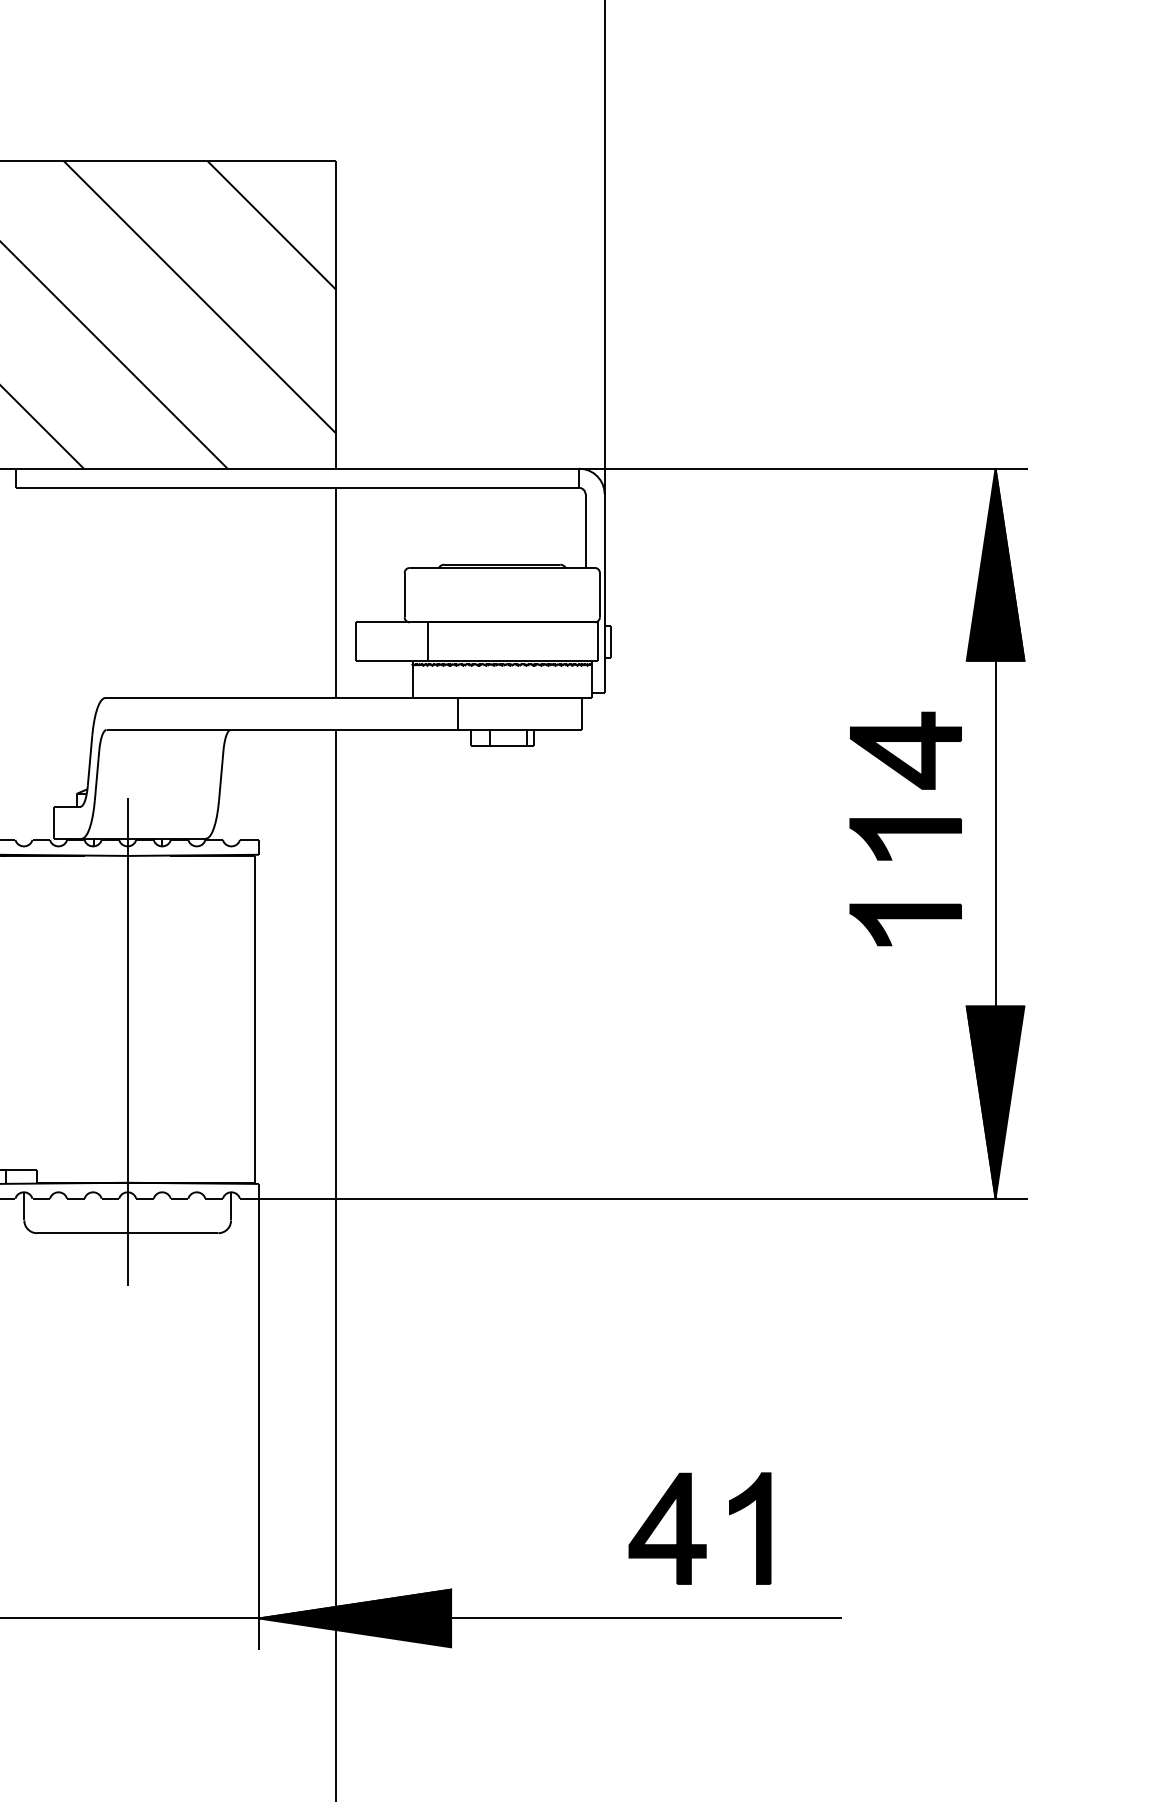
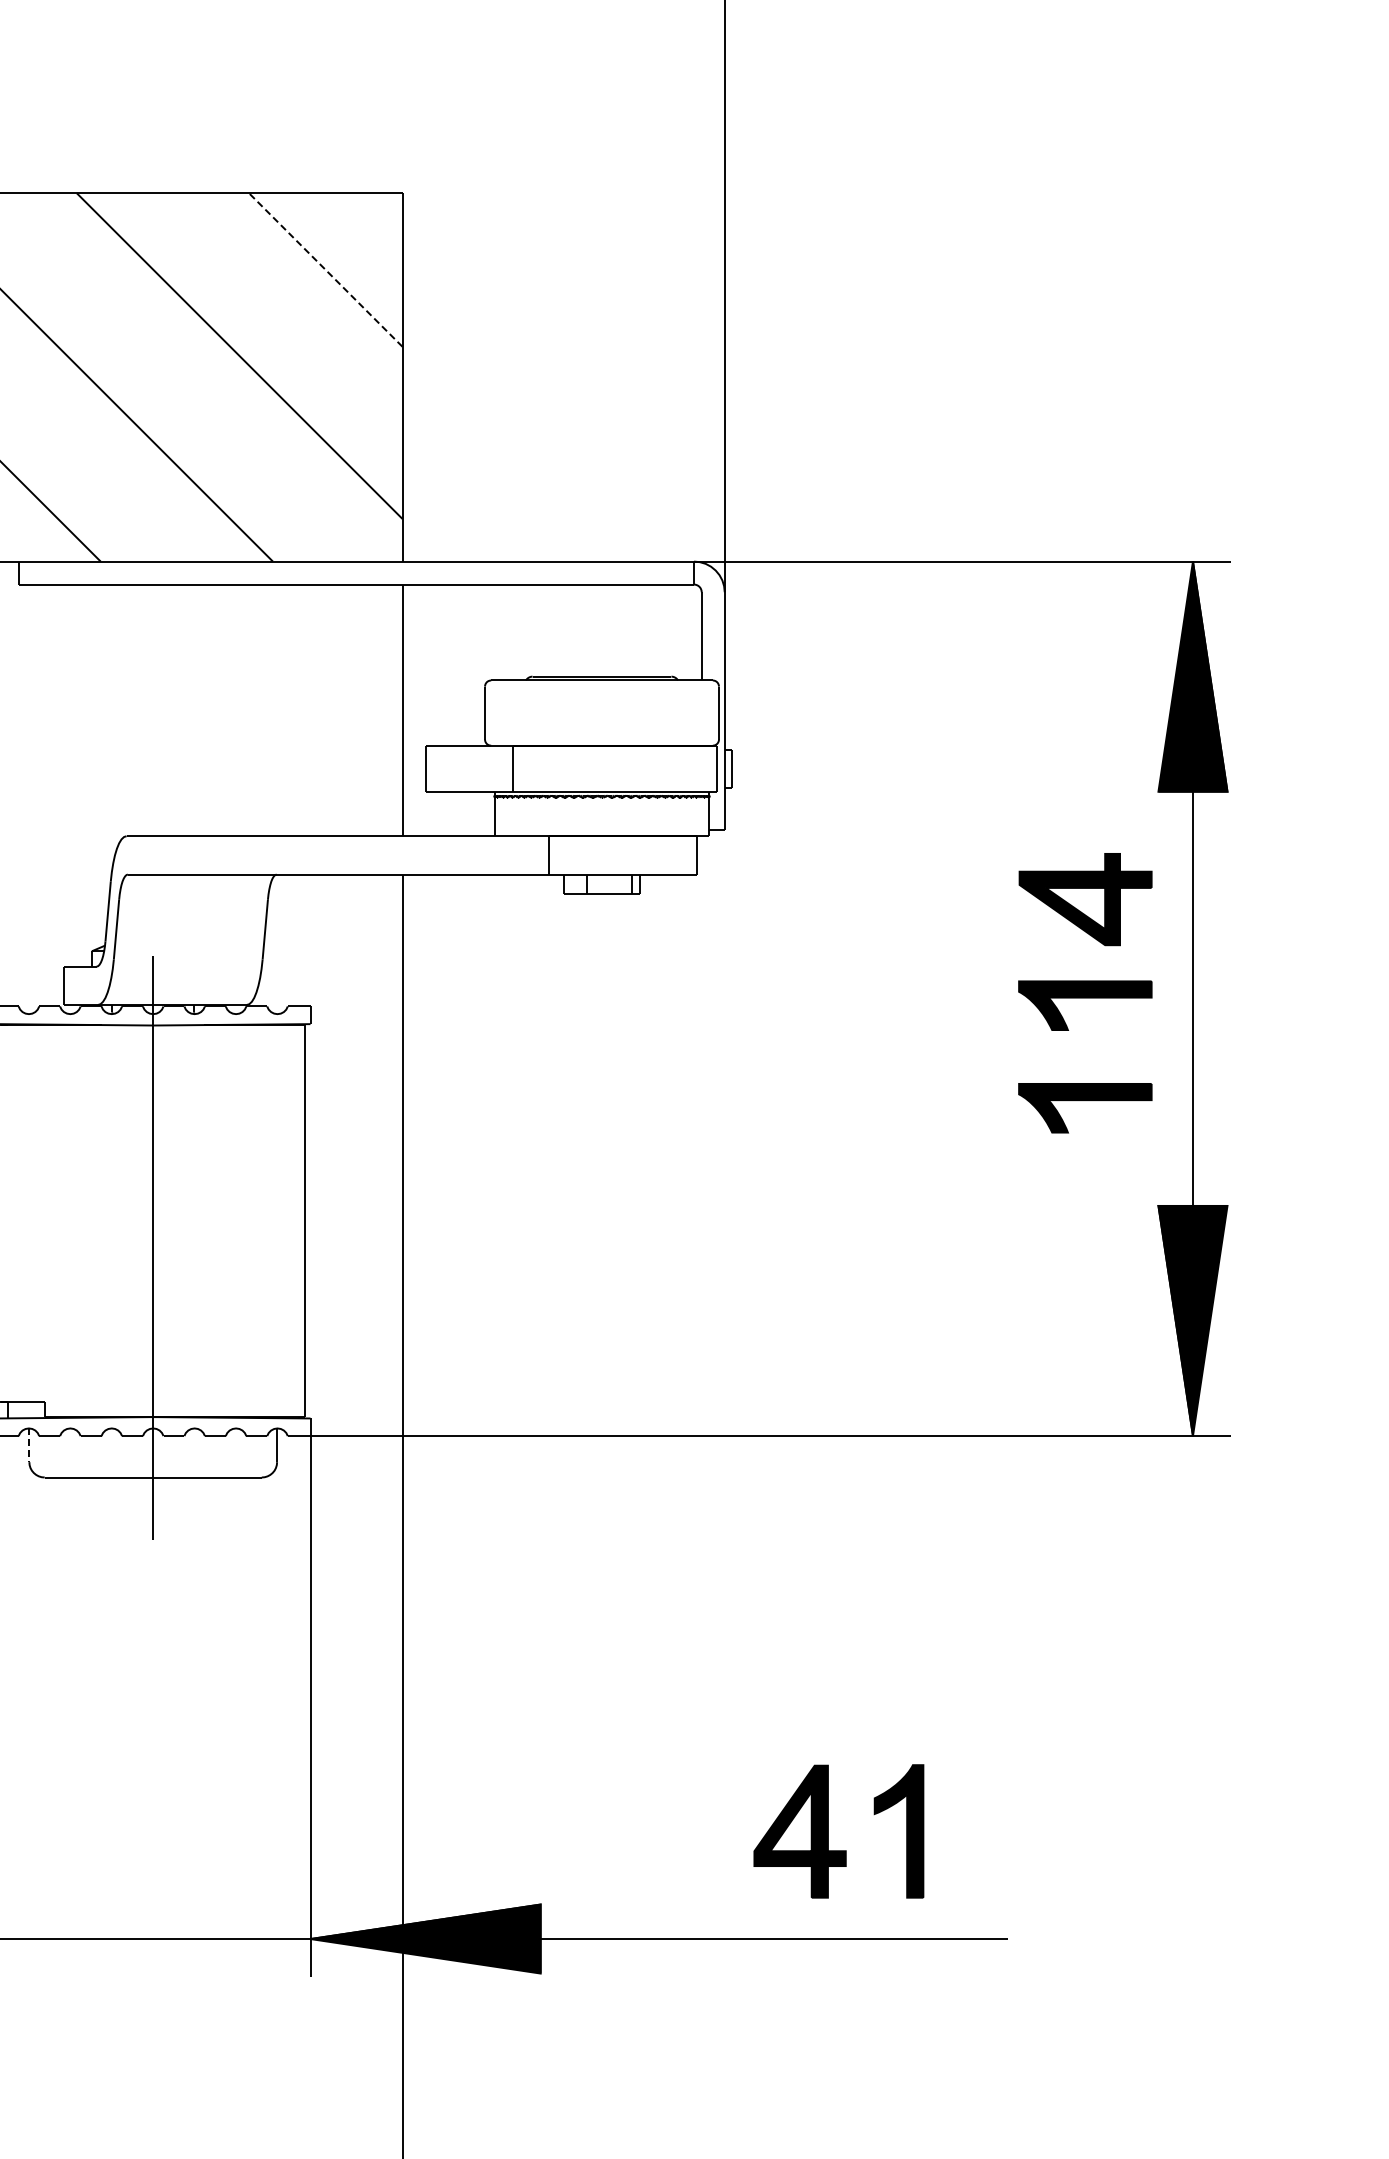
line: (271, 224) -> (325, 269), solid -> dashed
line: (24, 1206) -> (29, 1445), solid -> dashed

